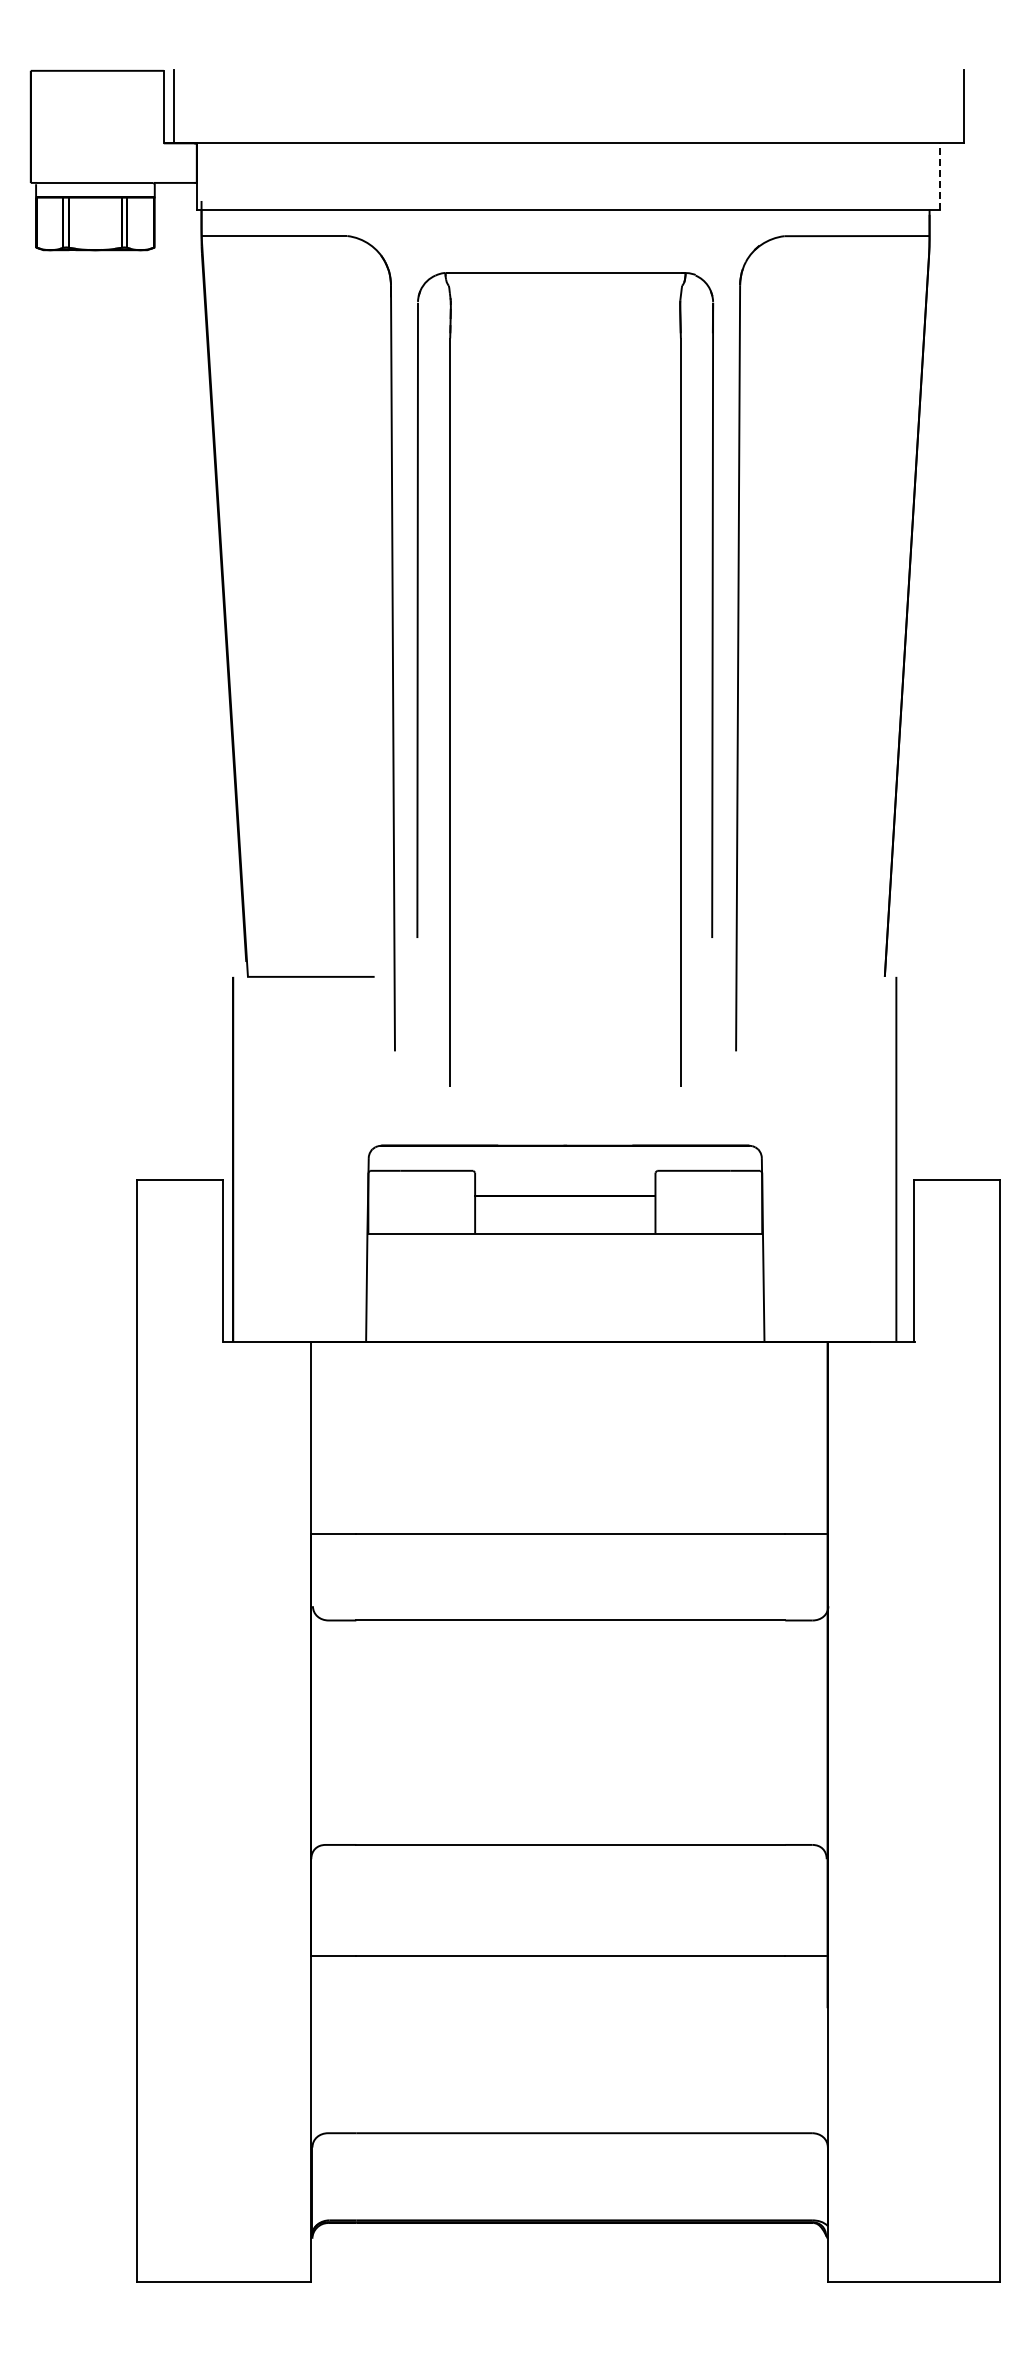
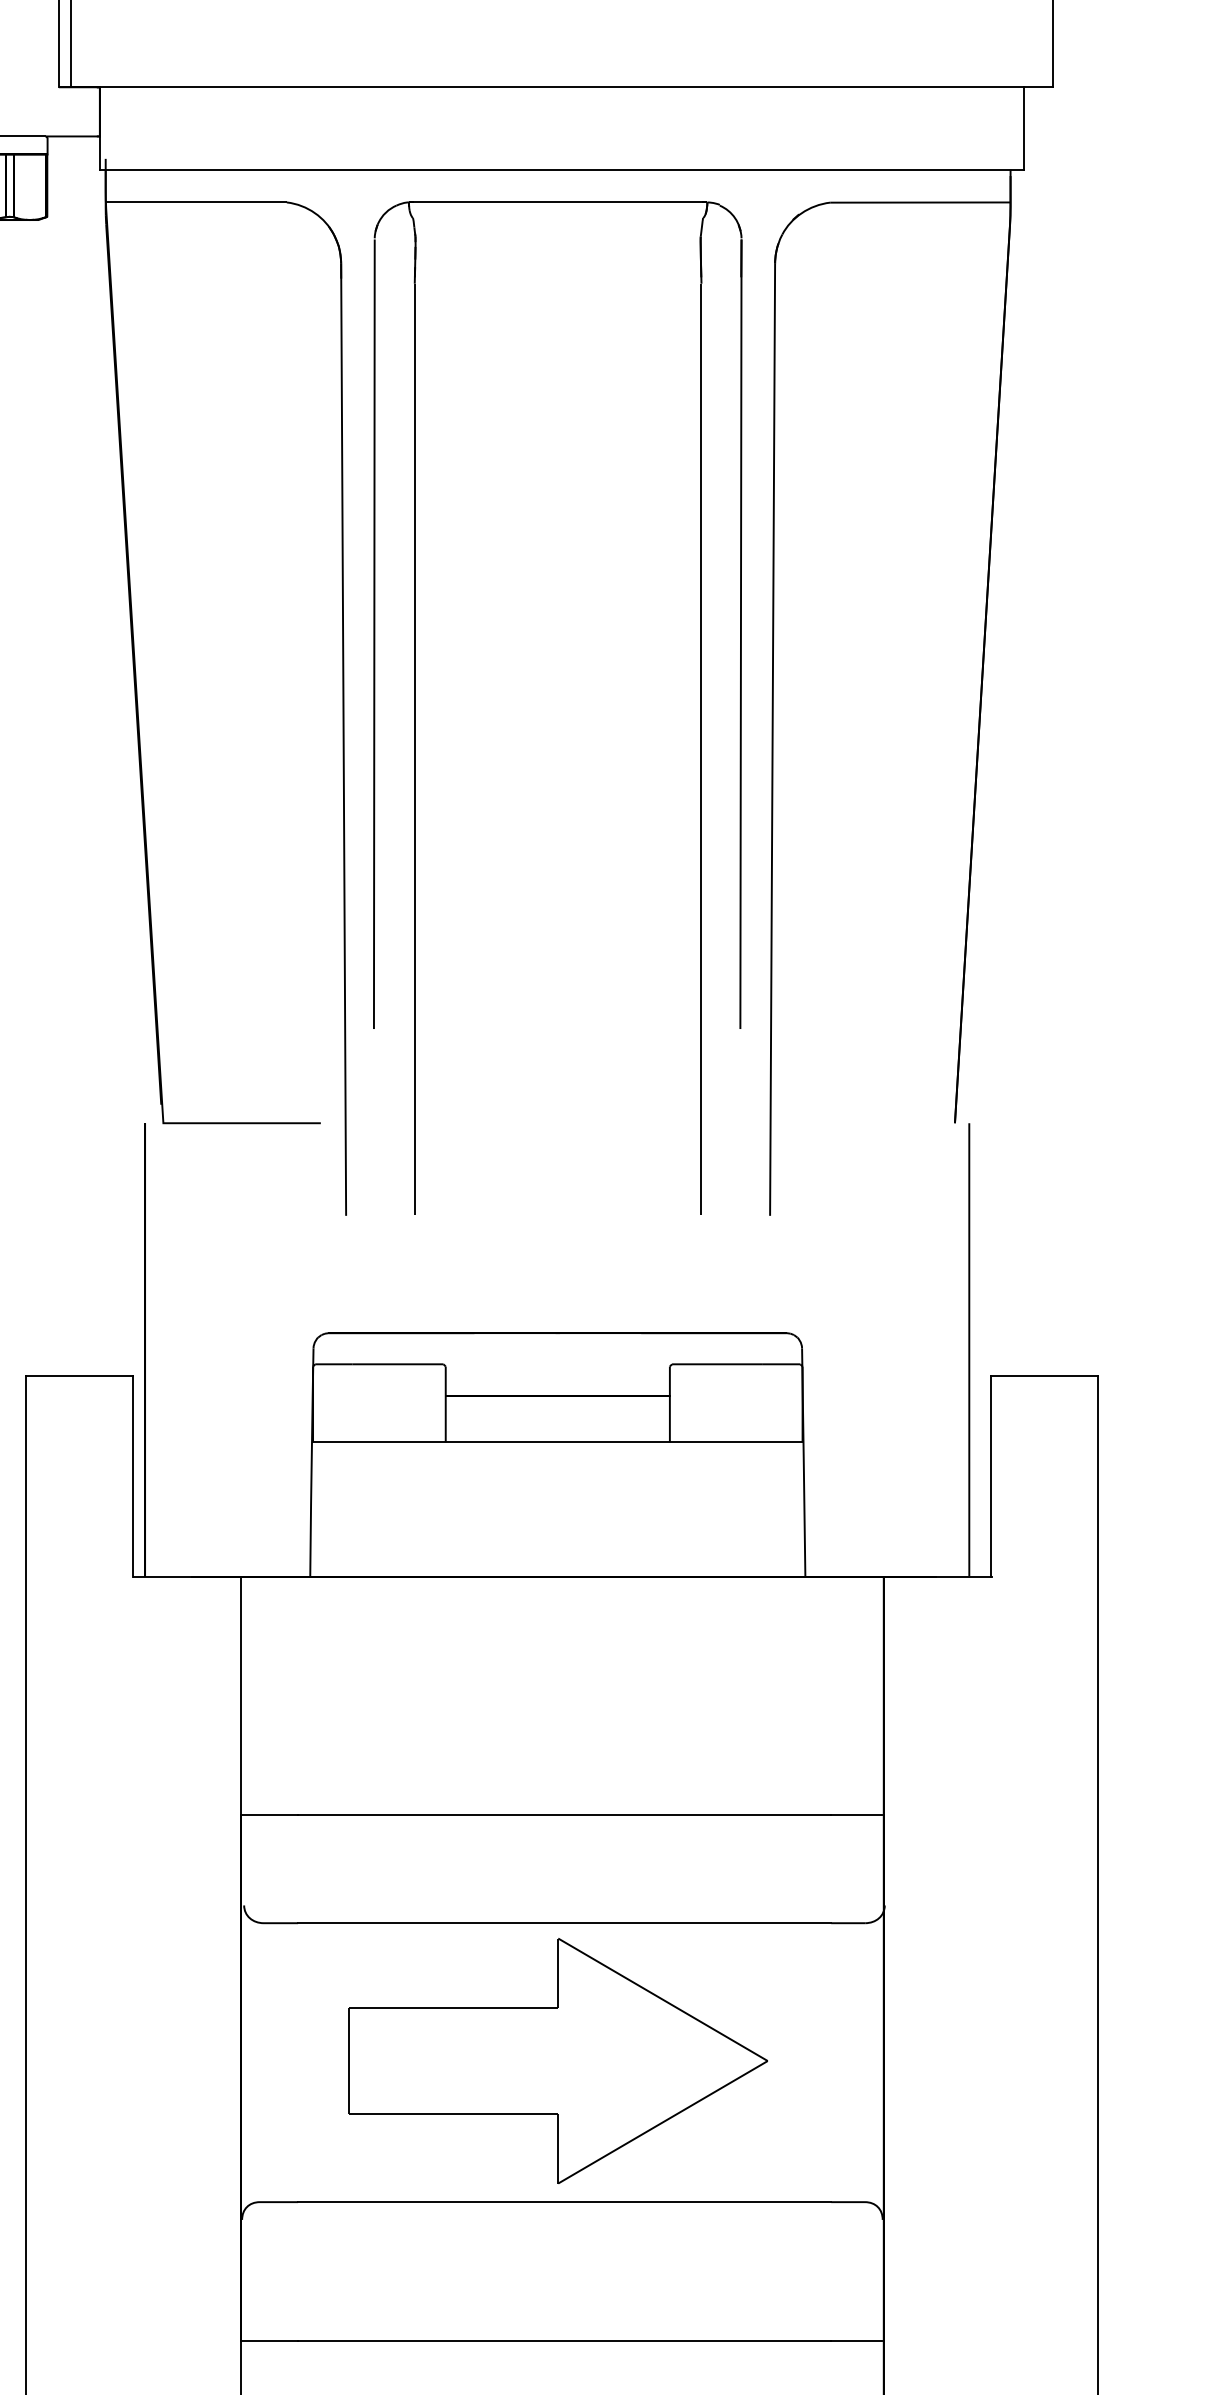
line: (940, 176) -> (1024, 128), dashed -> solid
part: (450, 679) -> (415, 707), moved
part: (565, 1731) -> (558, 2061), added

